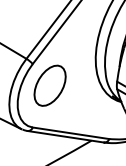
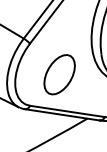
part: (49, 85) -> (59, 74), moved

